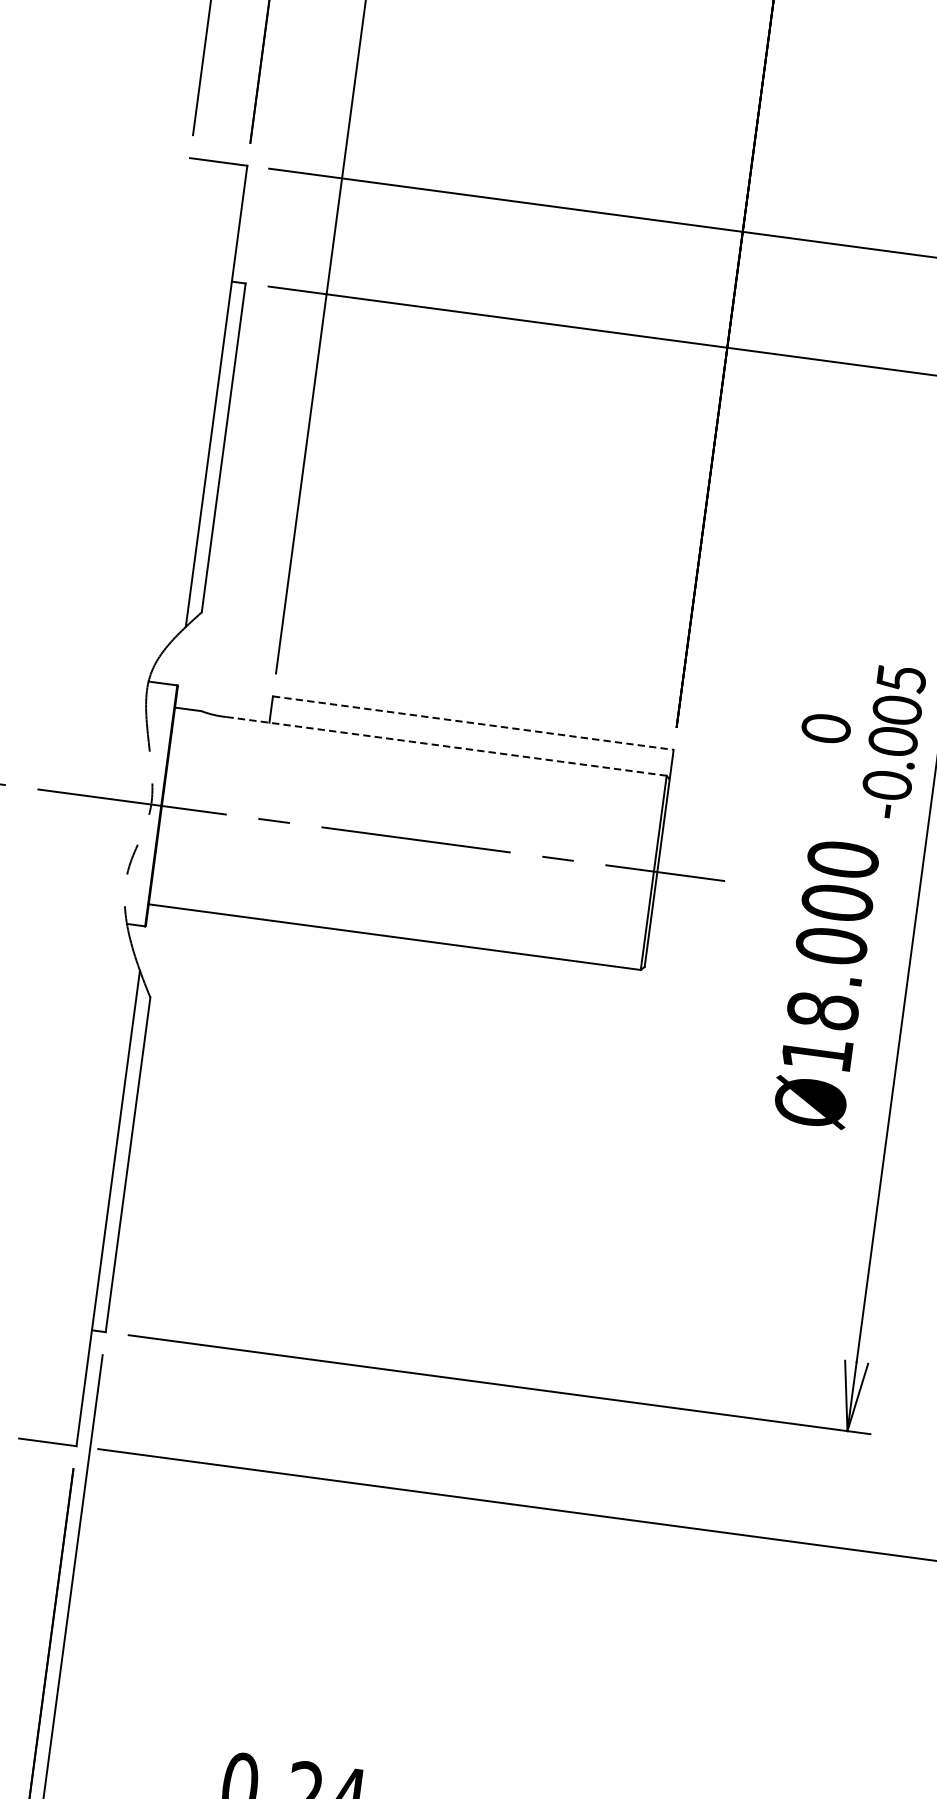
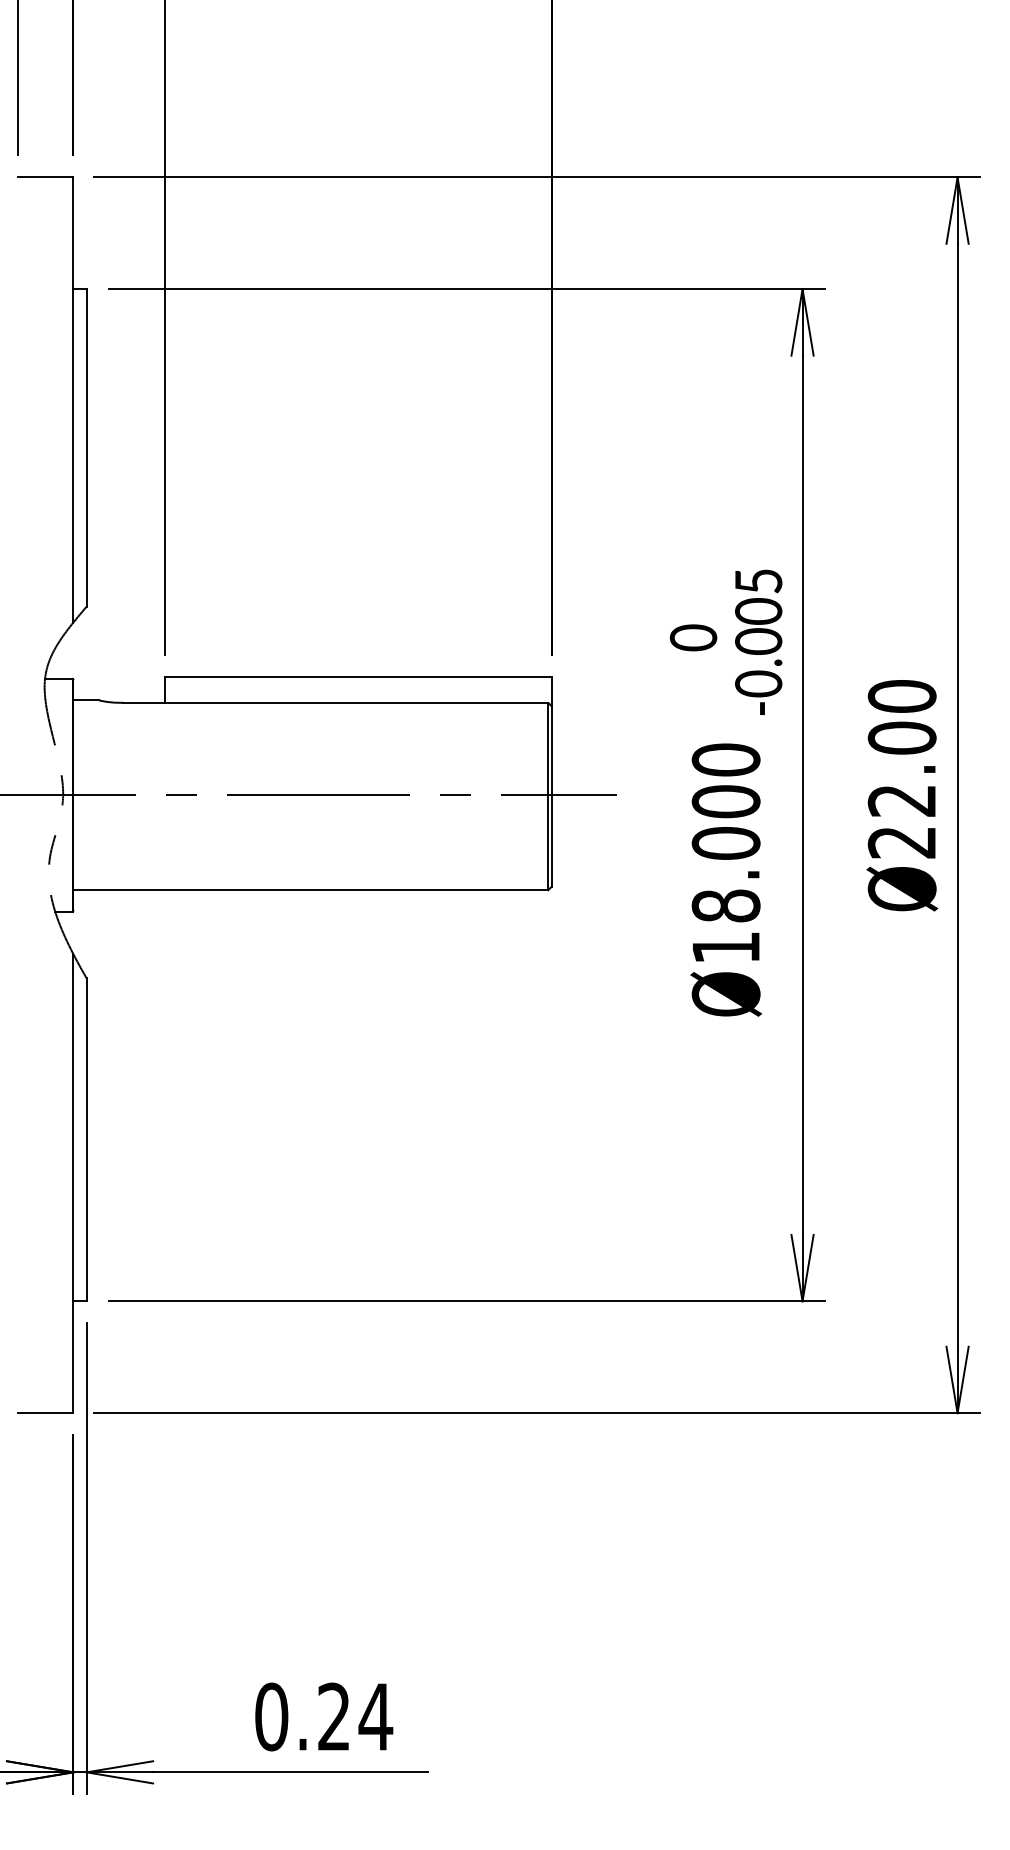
line: (473, 723) -> (358, 677), dashed -> solid
line: (447, 746) -> (336, 702), dashed -> solid

